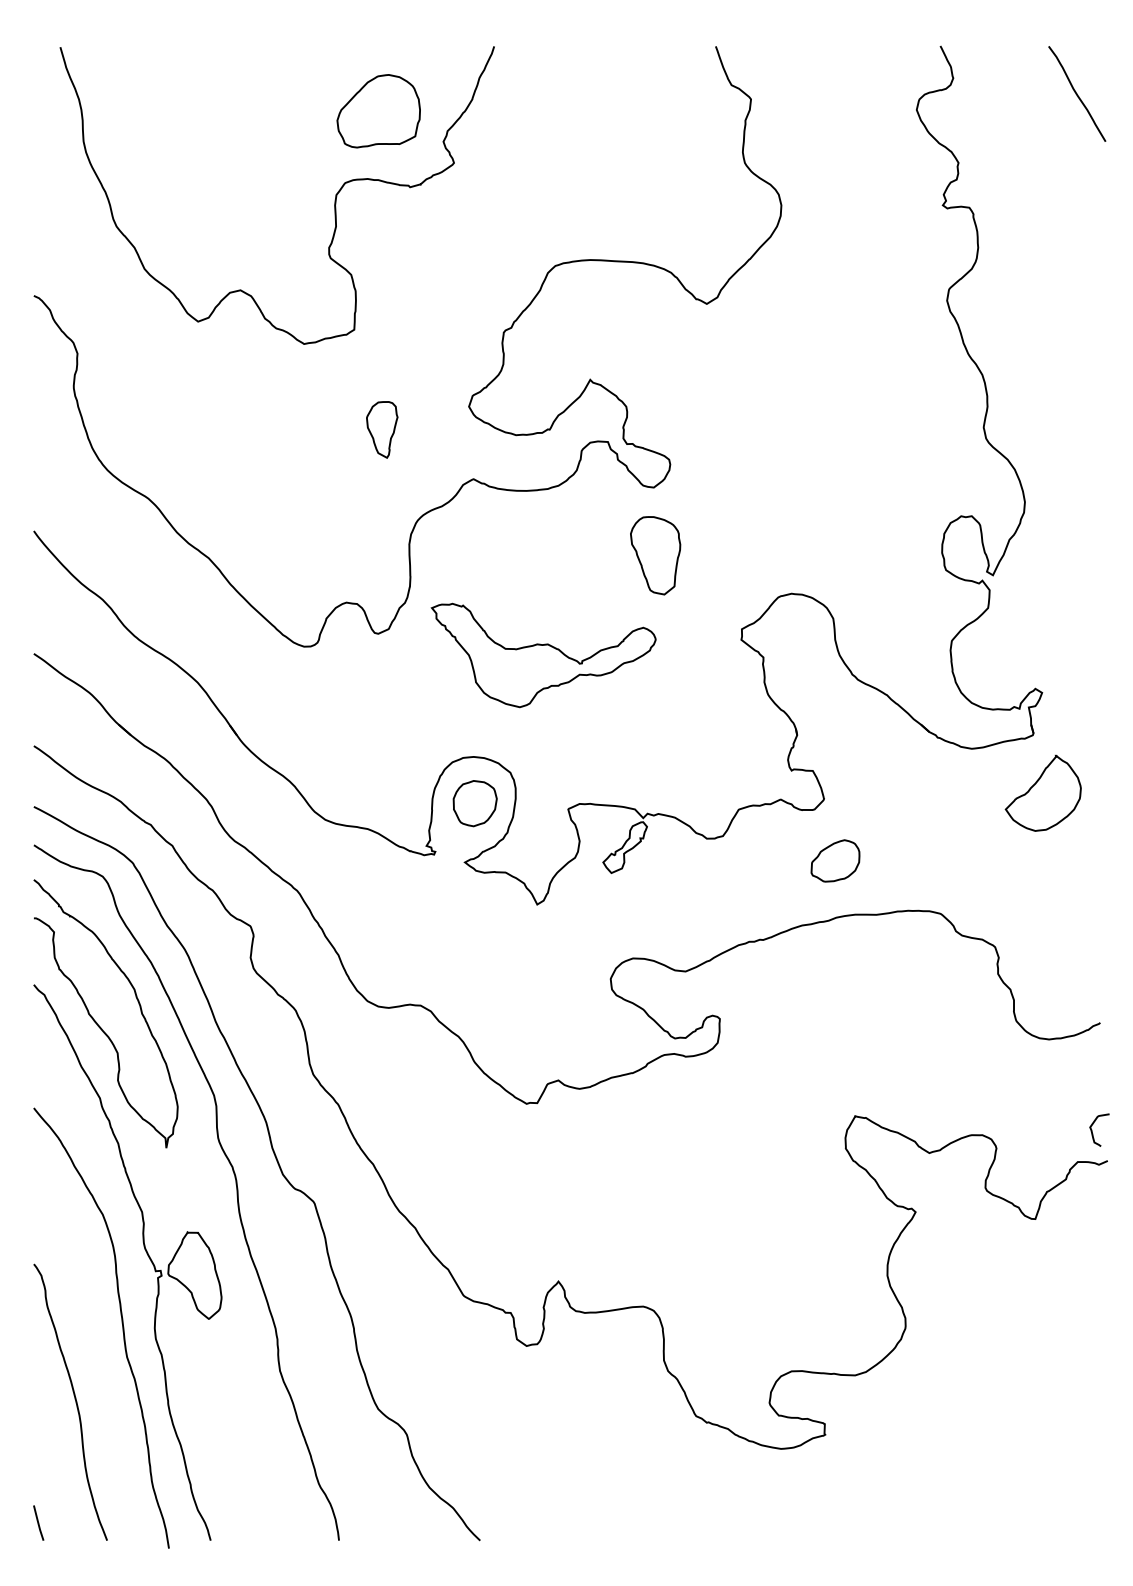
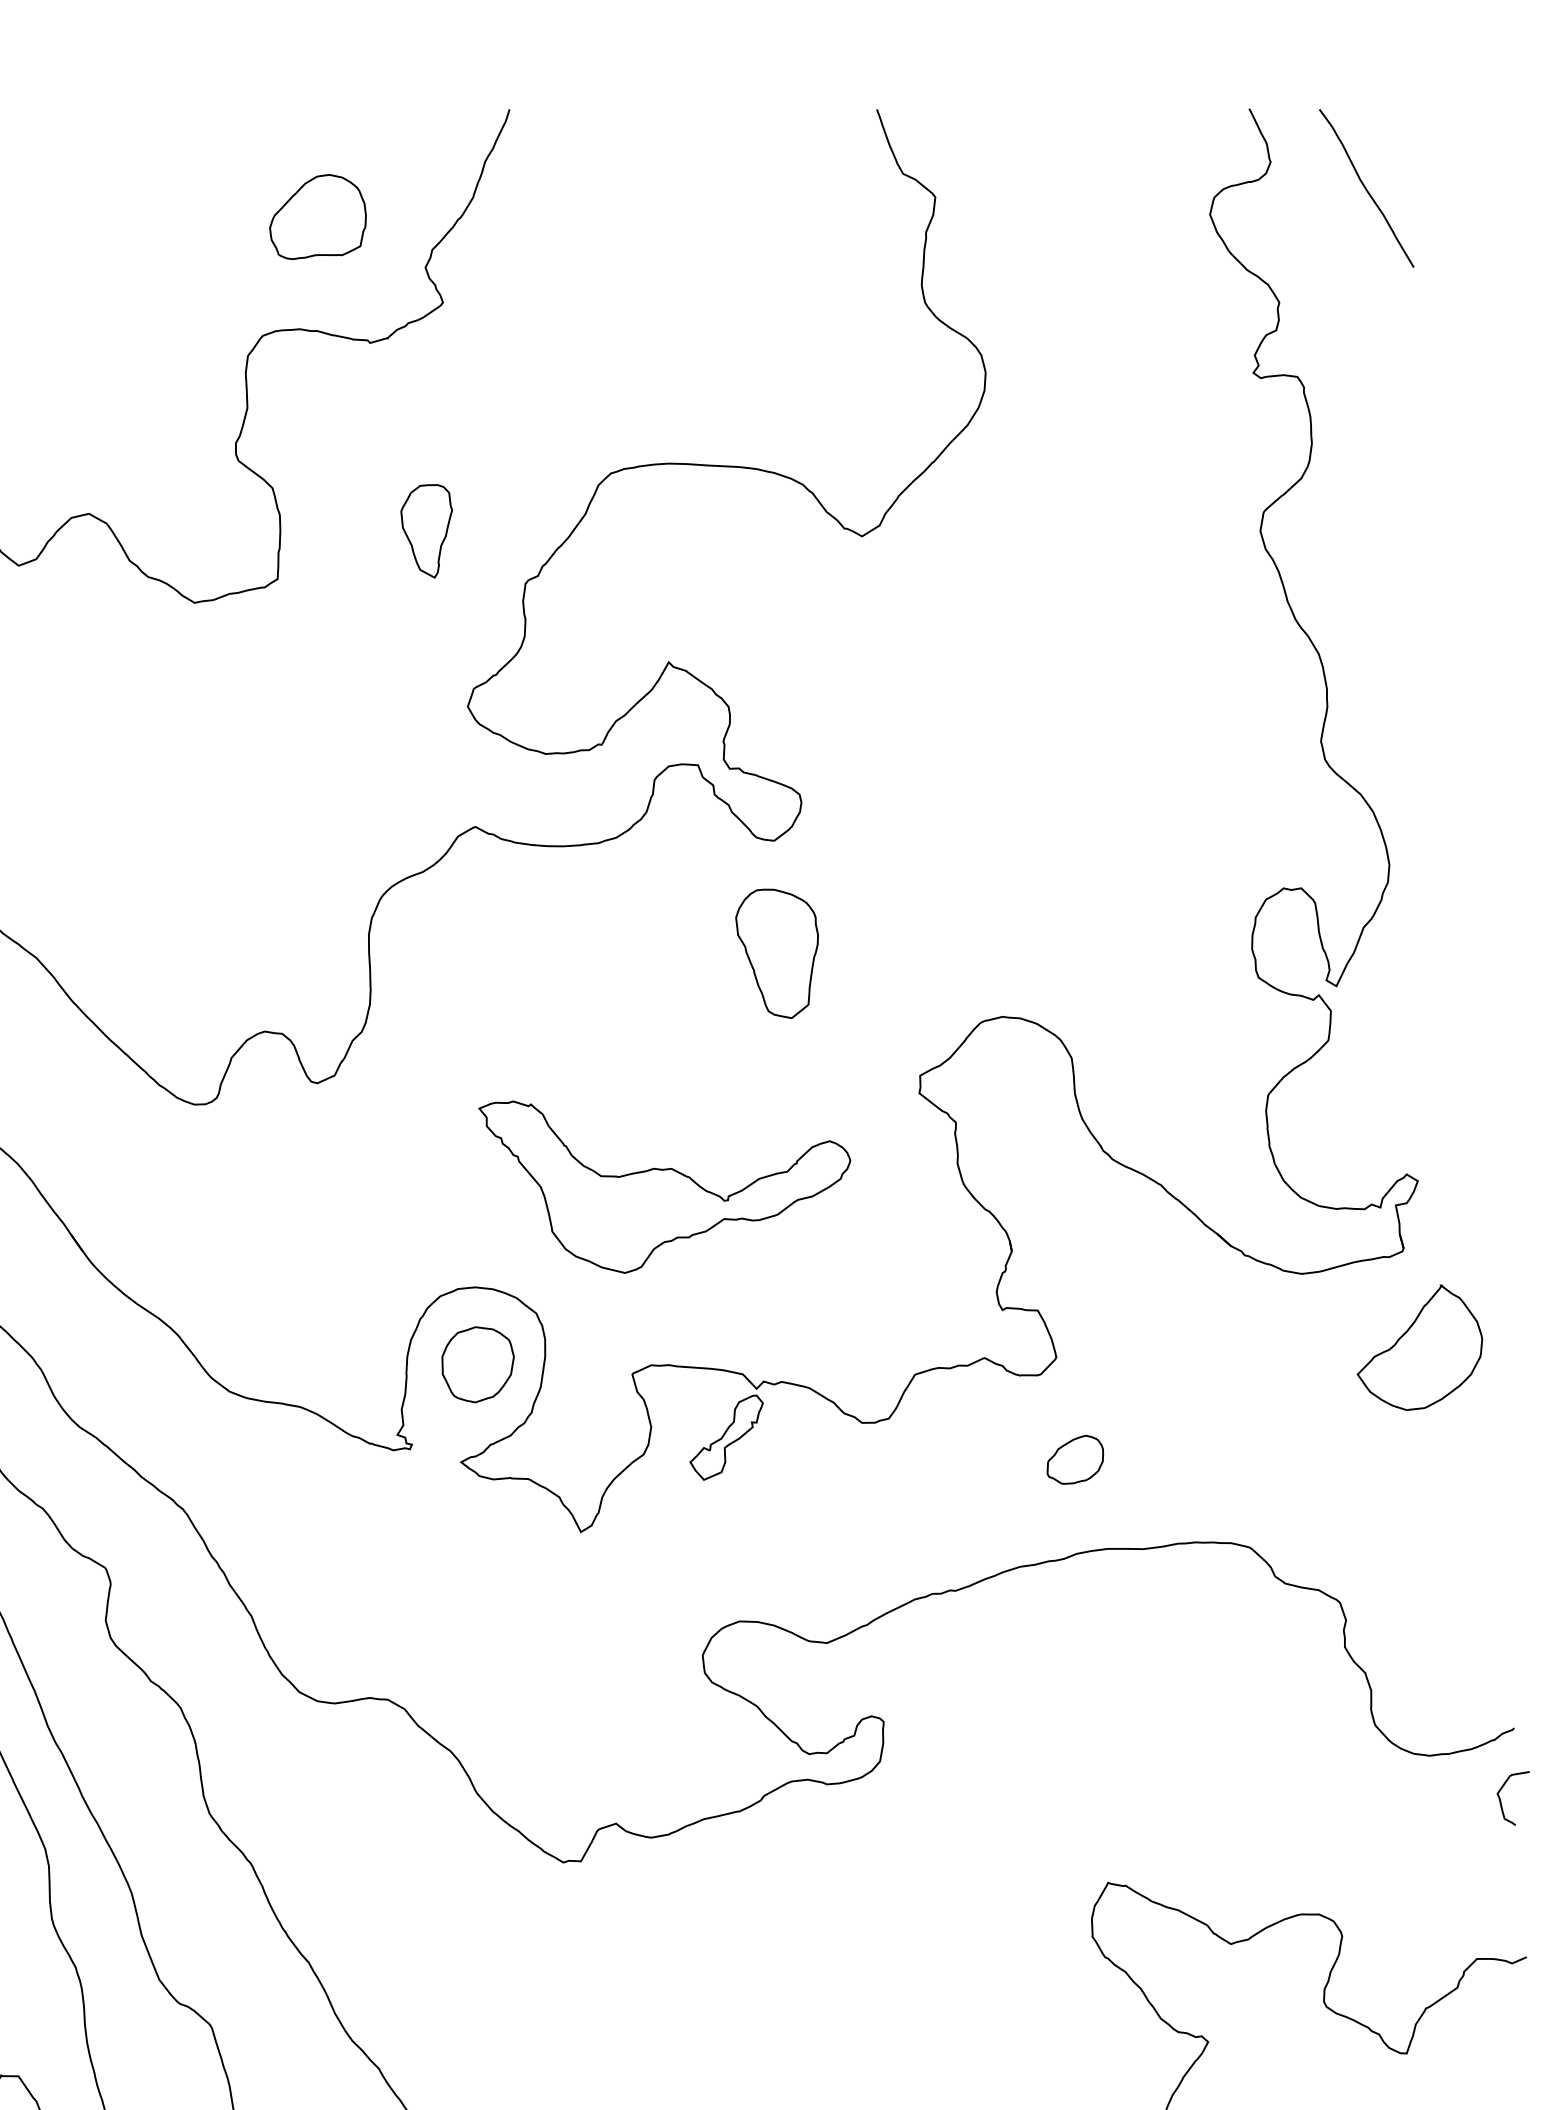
curve: (1077, 93) -> (1367, 187), moved
part: (378, 111) -> (317, 217), size x0.7
part: (382, 429) -> (427, 530), moved
part: (543, 655) -> (664, 1187), moved
part: (835, 860) -> (1075, 1459), size x0.7
curve: (1092, 1129) -> (1501, 1797), moved

